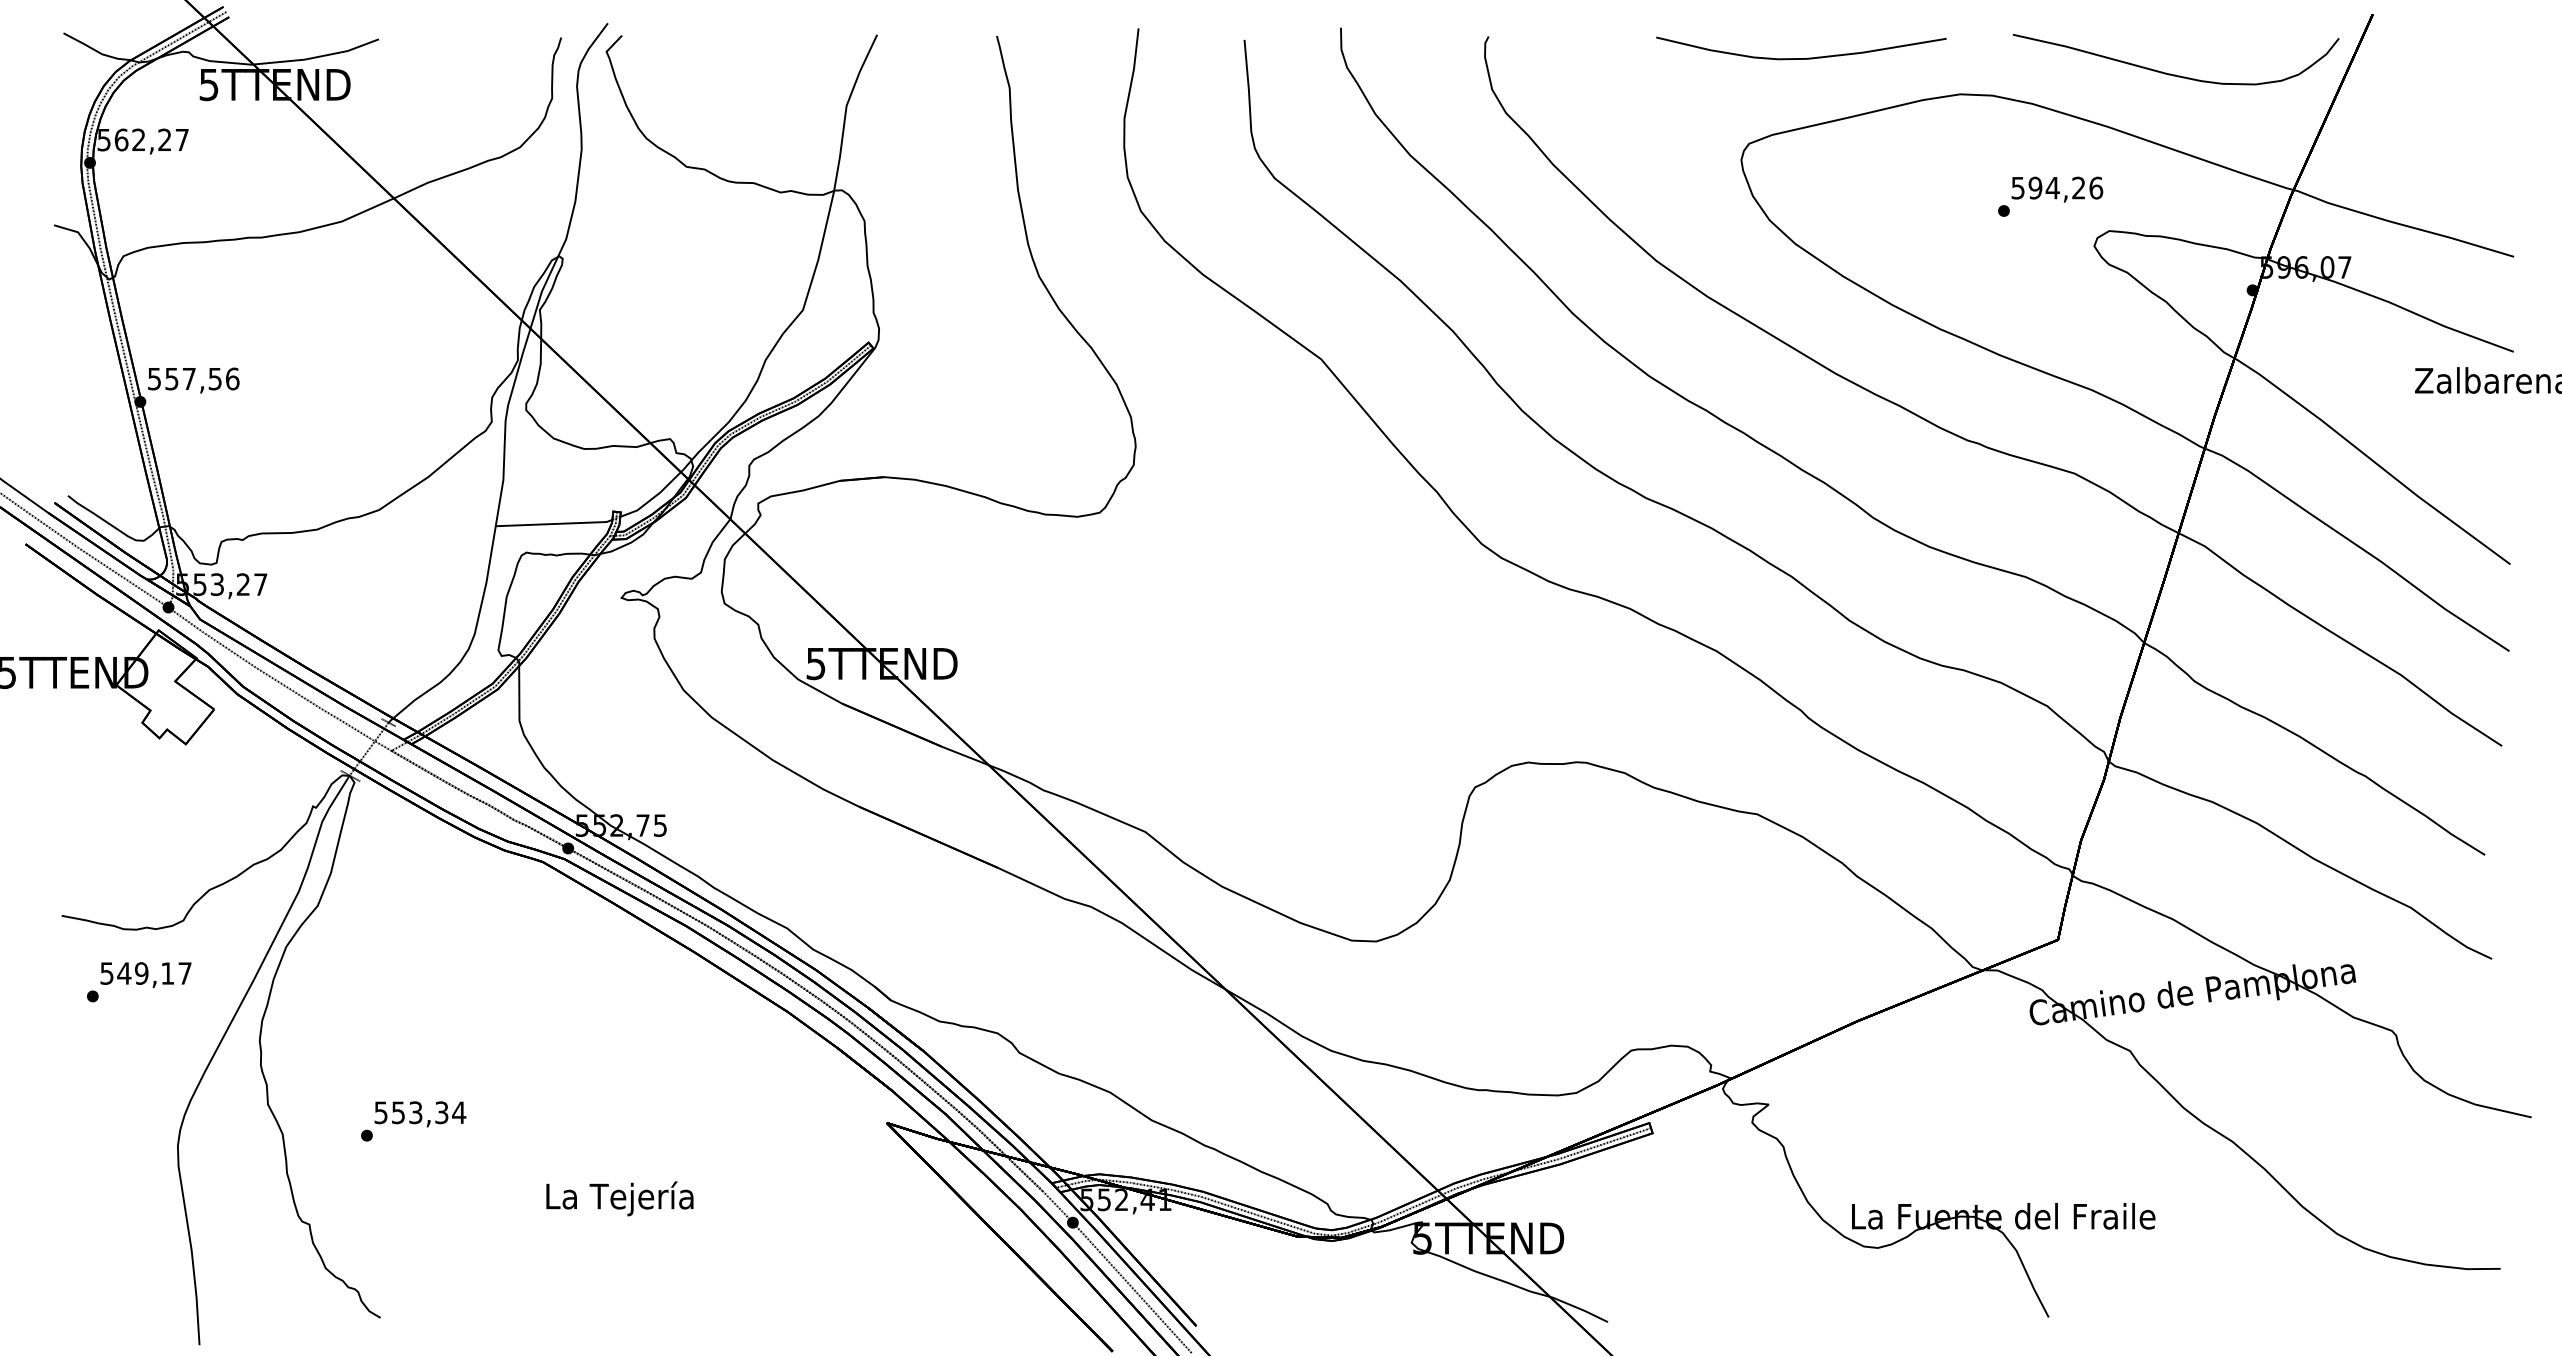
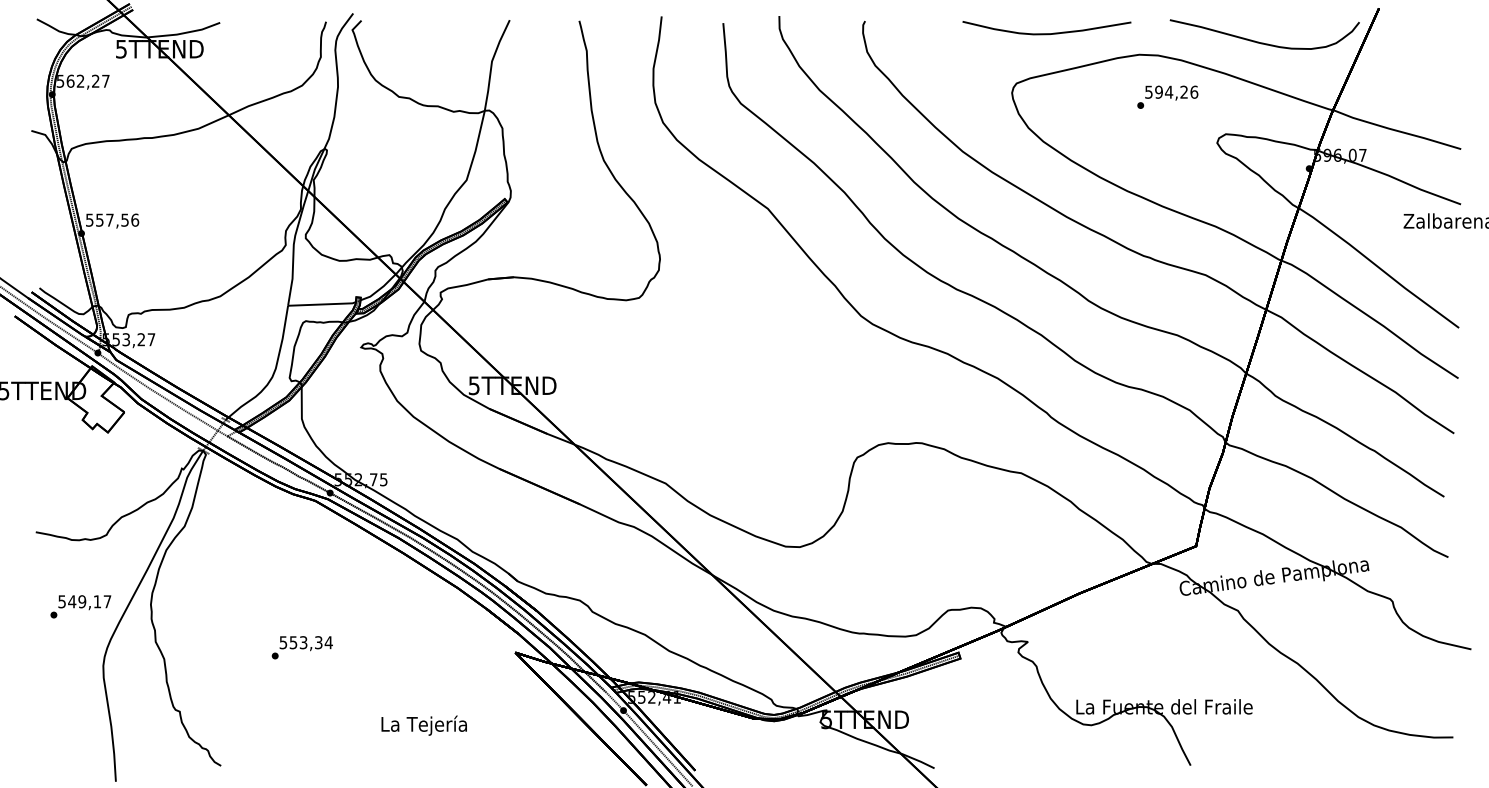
text: (2050, 195) -> (1167, 96), moved
text: (138, 981) -> (80, 606), moved
text: (412, 1121) -> (301, 647), moved
text: (618, 1198) -> (423, 725), moved

